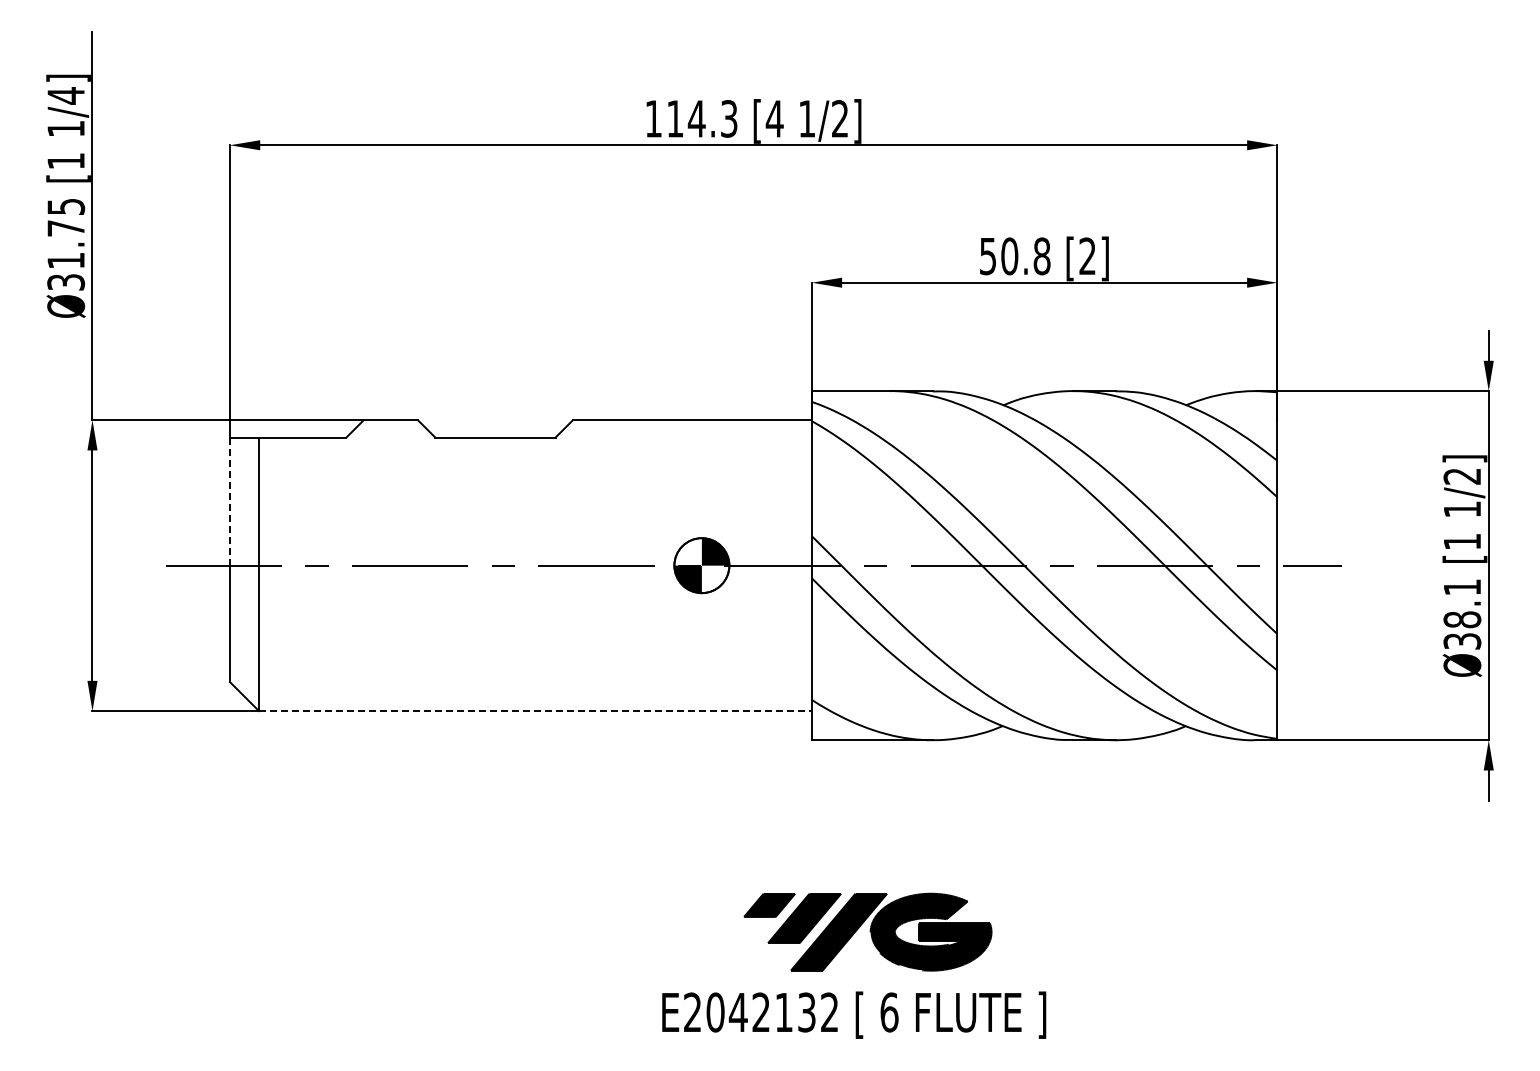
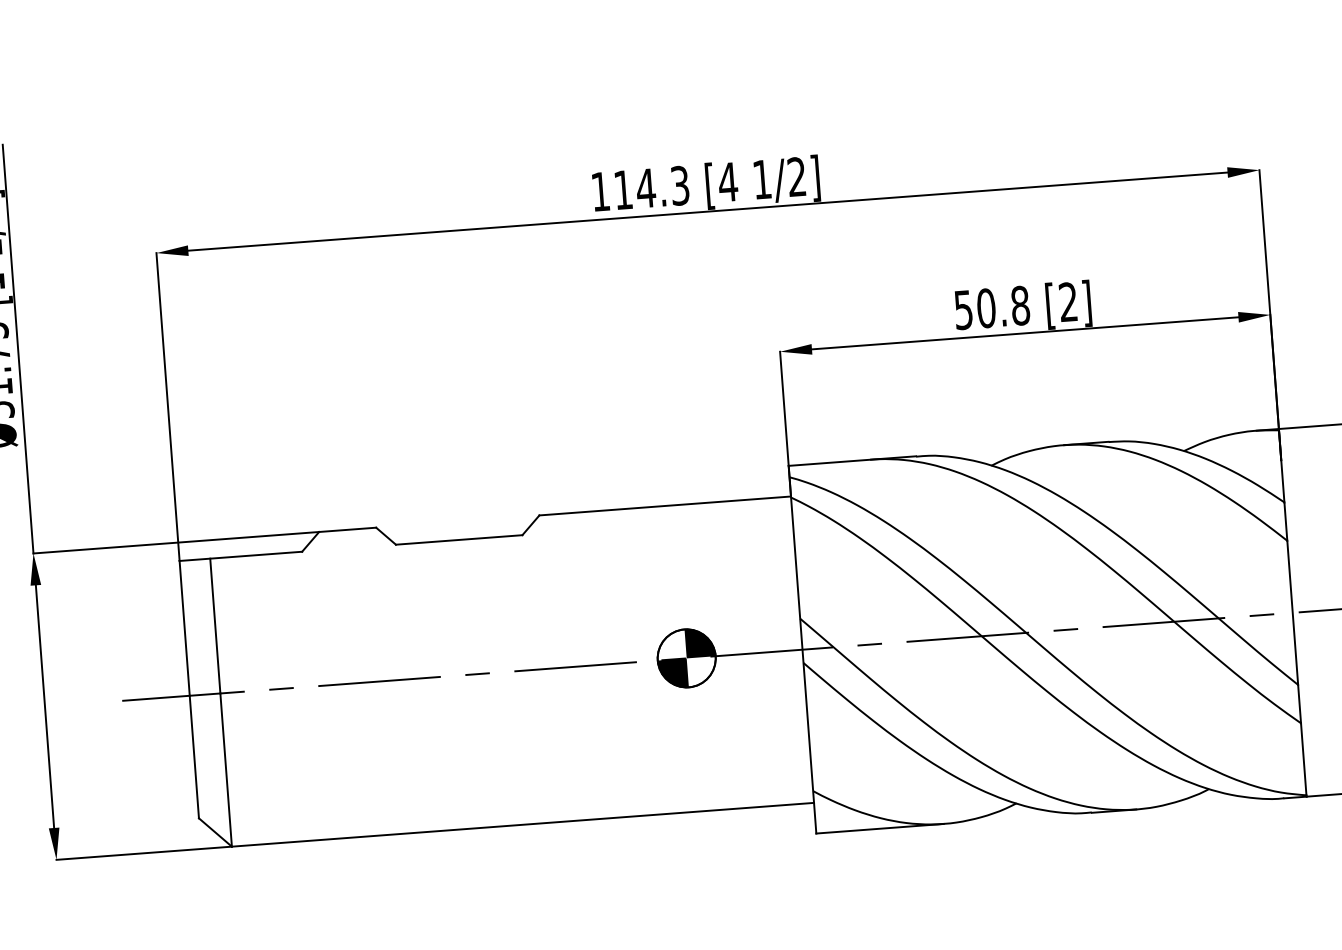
line: (229, 501) -> (184, 628), dashed -> solid
line: (535, 711) -> (523, 825), dashed -> solid

